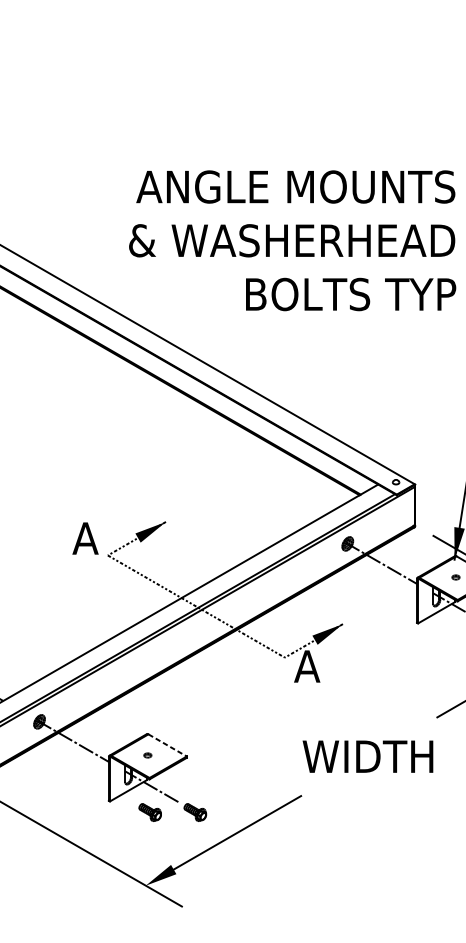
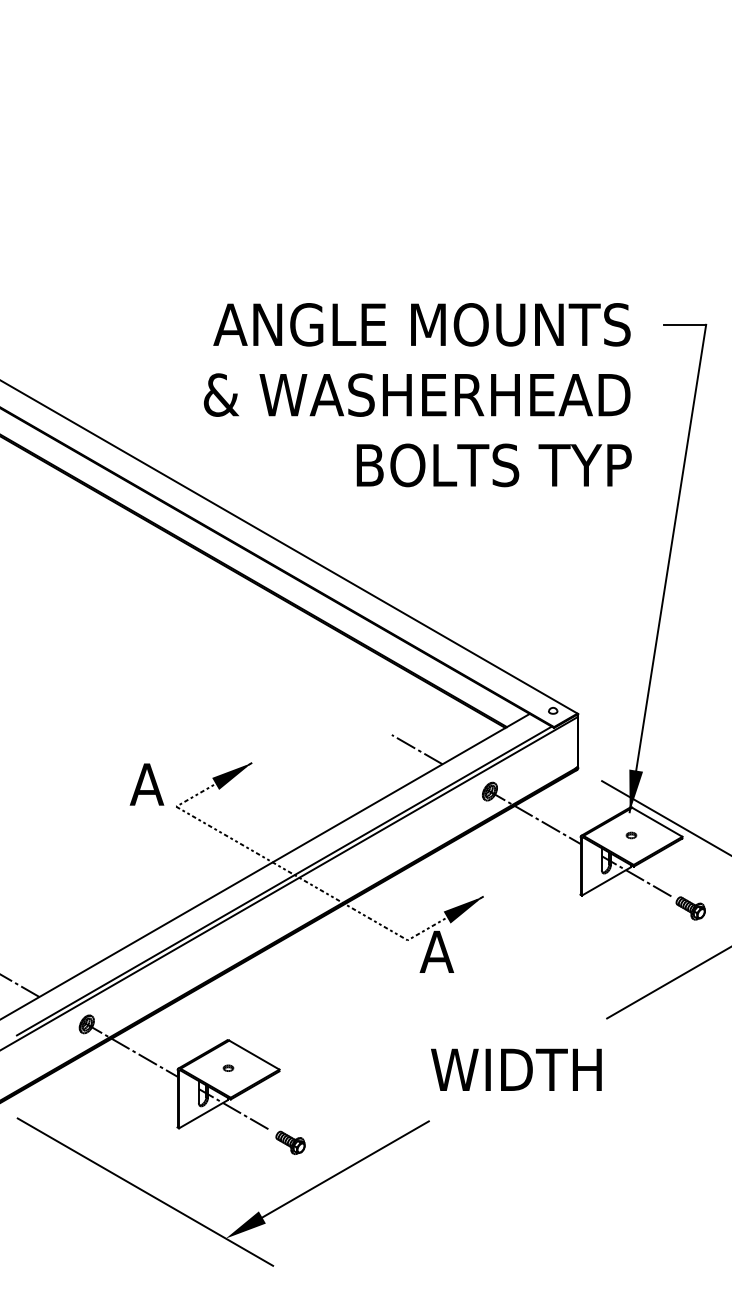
line: (291, 511) -> (416, 749), added
line: (167, 745) -> (254, 1055), dashed -> solid
part: (150, 812) -> (231, 1142), removed

